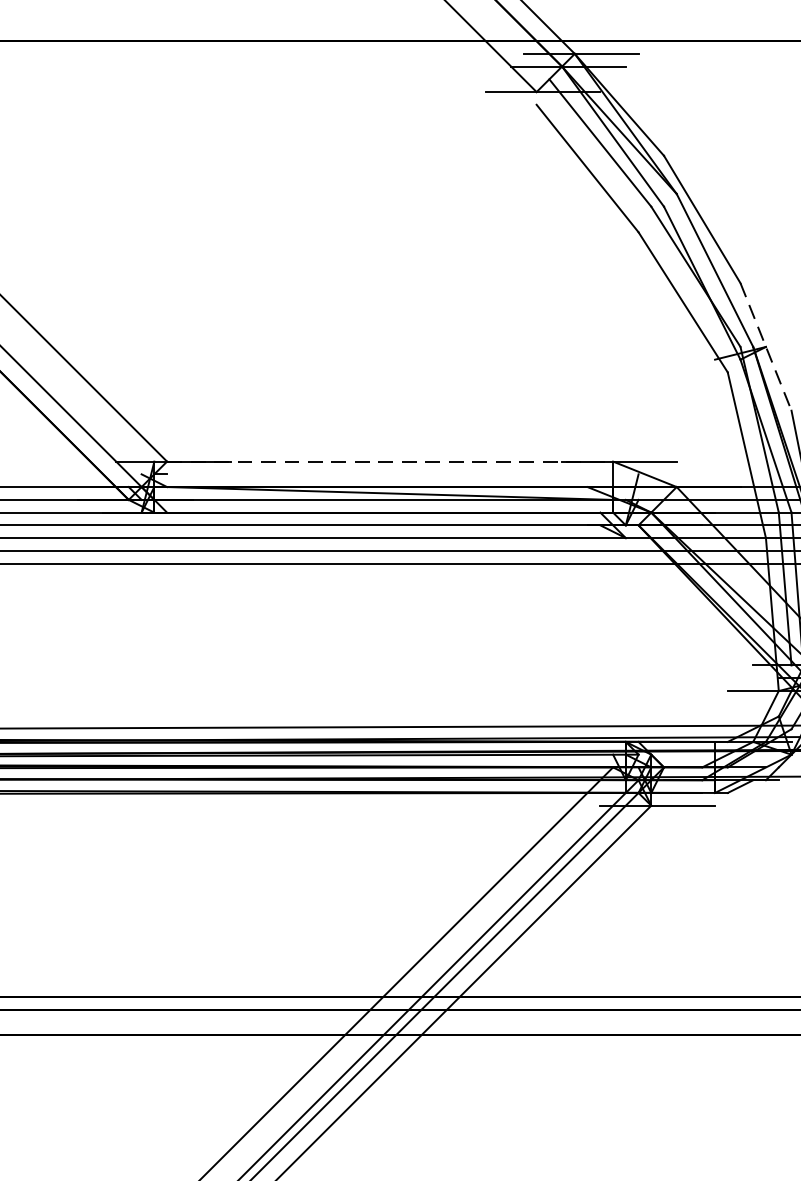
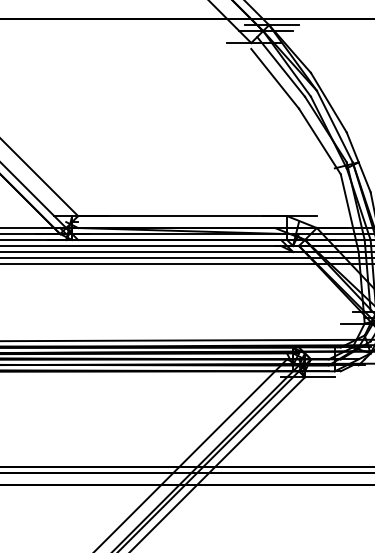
line: (765, 347) -> (358, 162), dashed -> solid
line: (391, 462) -> (183, 216), dashed -> solid

